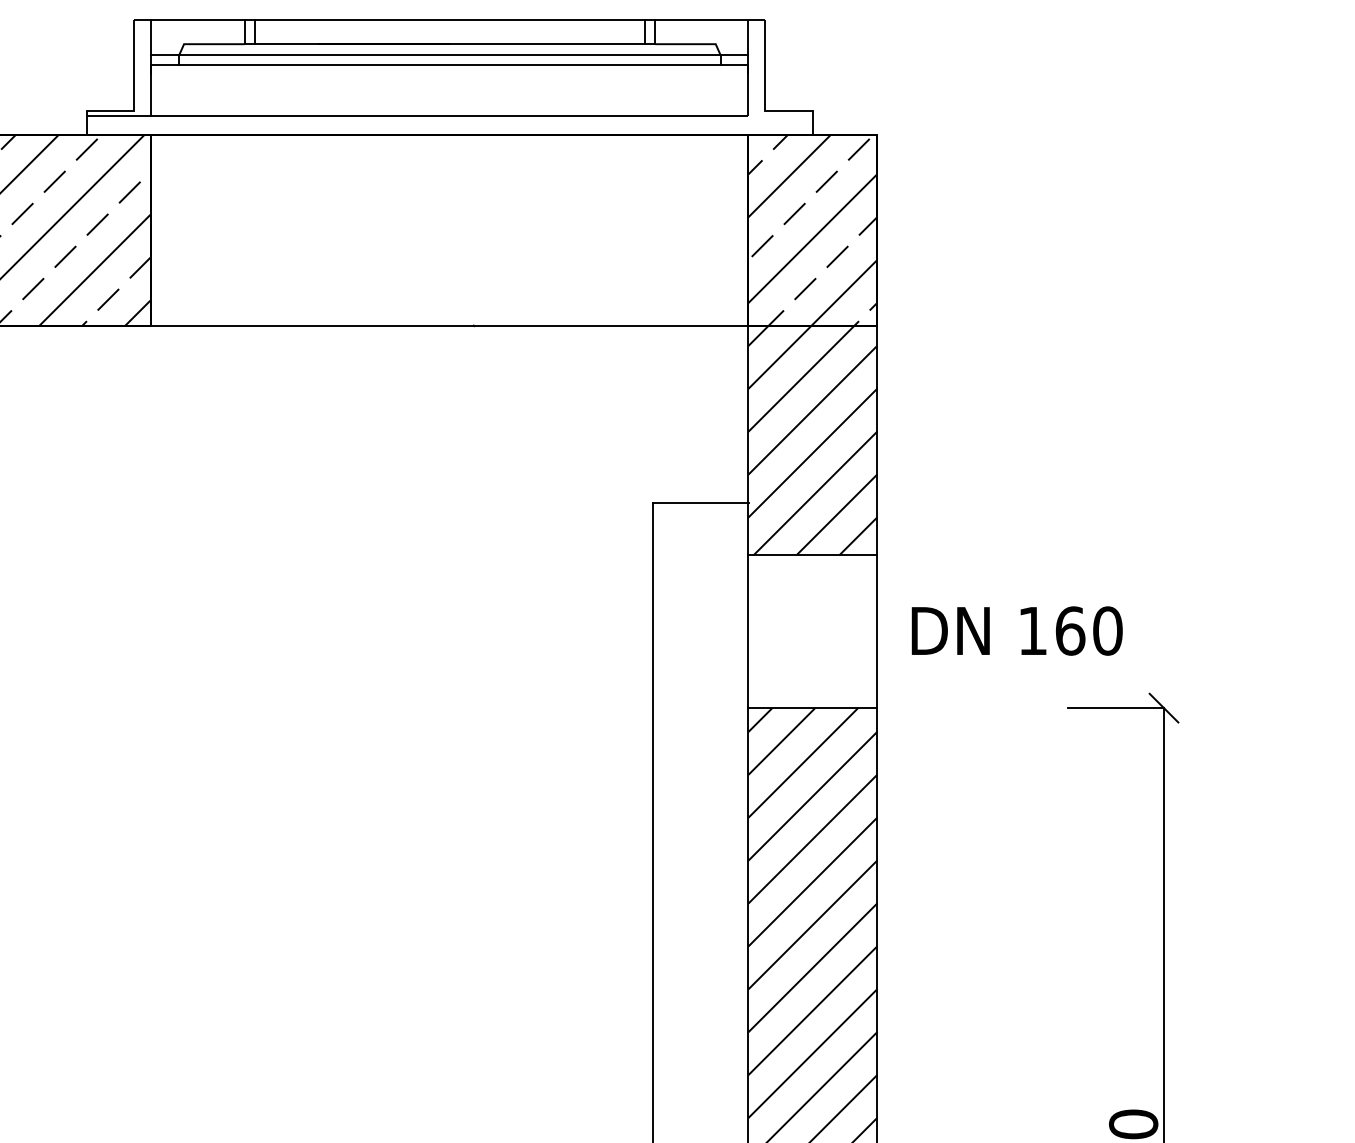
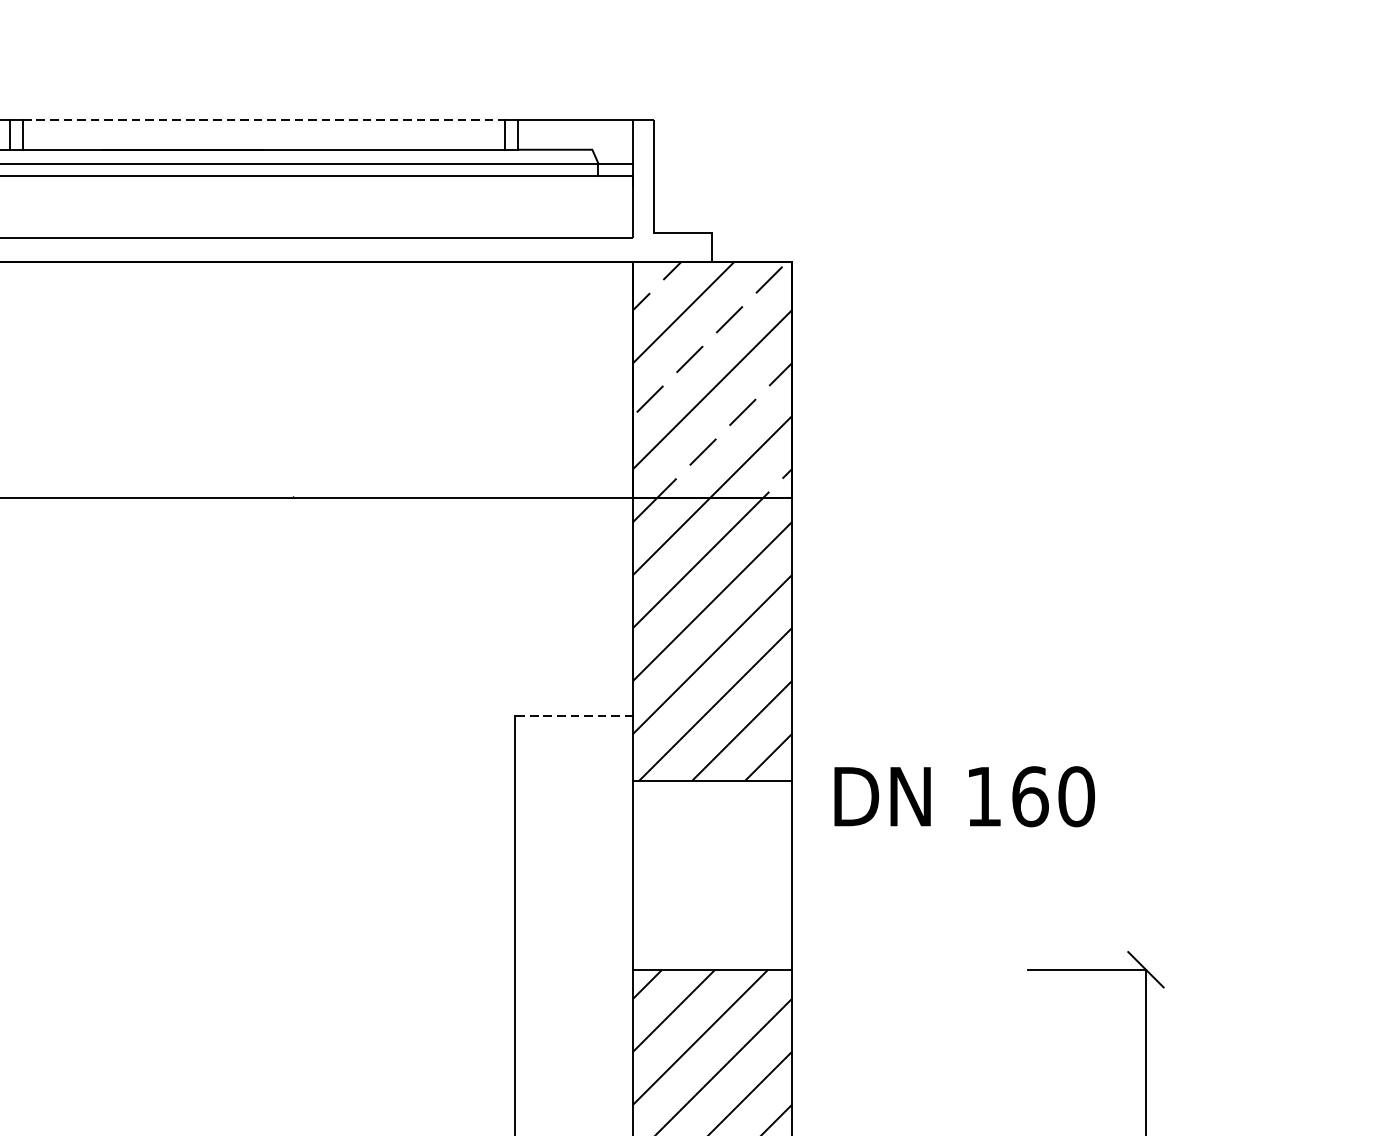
line: (450, 20) -> (264, 120), solid -> dashed
line: (700, 502) -> (573, 715), solid -> dashed
text: (1016, 630) -> (963, 796), moved

